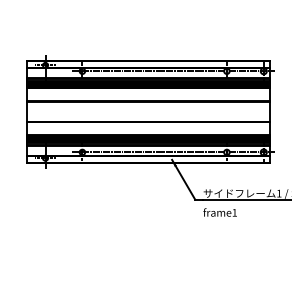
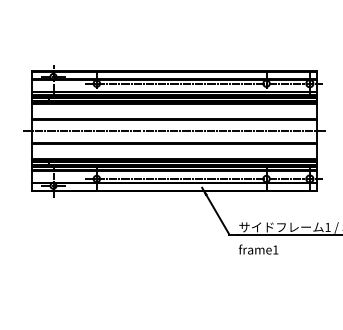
line: (148, 111) -> (174, 131), added

